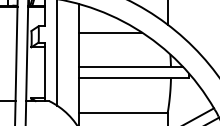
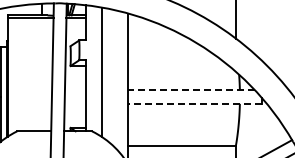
line: (110, 32) -> (166, 48), removed
line: (131, 67) -> (191, 90), solid -> dashed
line: (134, 78) -> (195, 103), solid -> dashed

